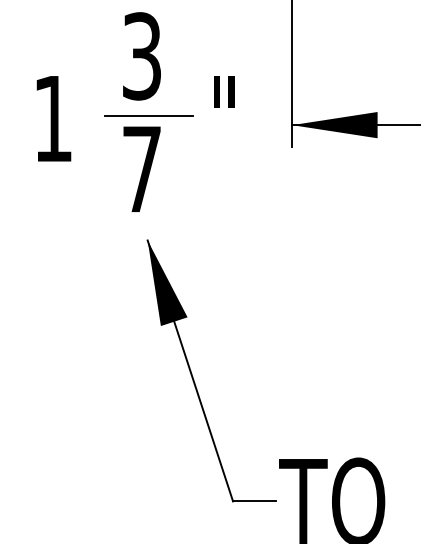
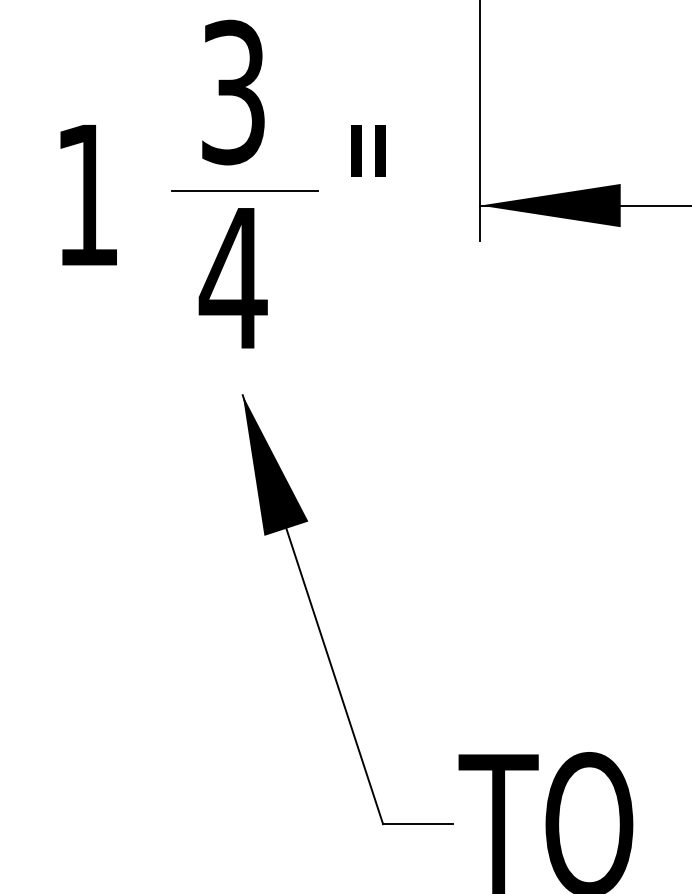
text: (141, 168) -> (232, 276), 7 -> 4

